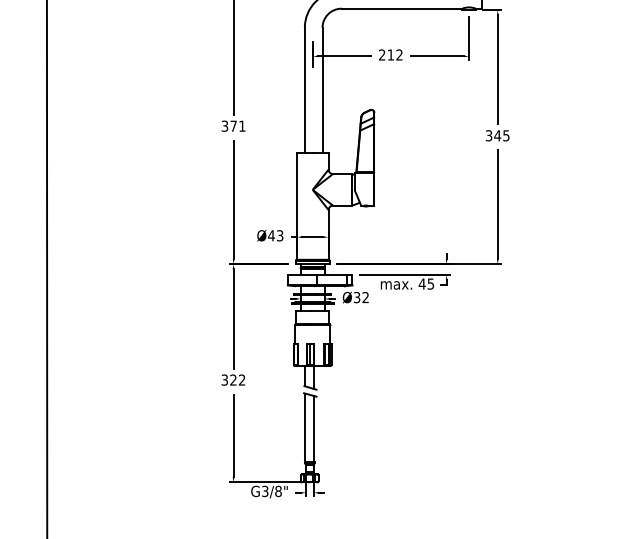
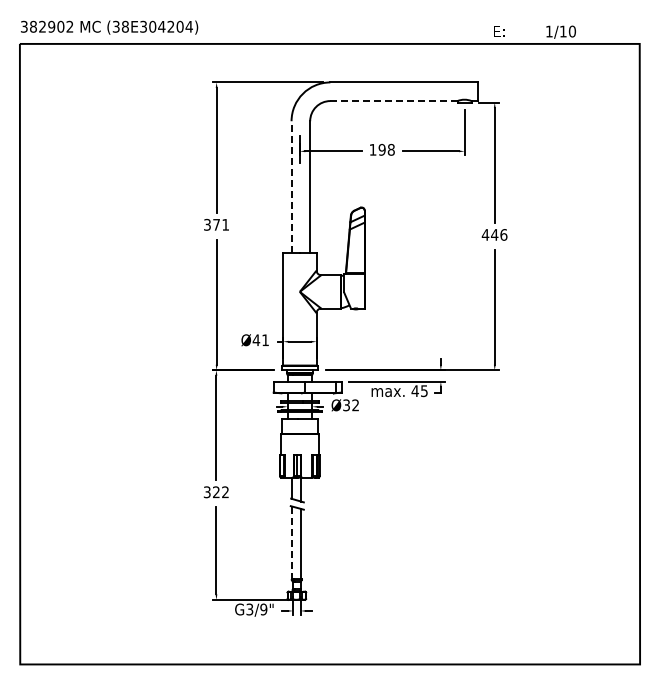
line: (401, 9) -> (393, 101), solid -> dashed
text: (390, 54) -> (381, 149), 212 -> 198
line: (304, 90) -> (291, 187), solid -> dashed
text: (497, 135) -> (494, 234), 345 -> 446
text: (280, 236) -> (265, 340), Ø43 -> Ø41
line: (305, 427) -> (292, 542), solid -> dashed
text: (278, 491) -> (263, 609), G3/8" -> G3/9"

